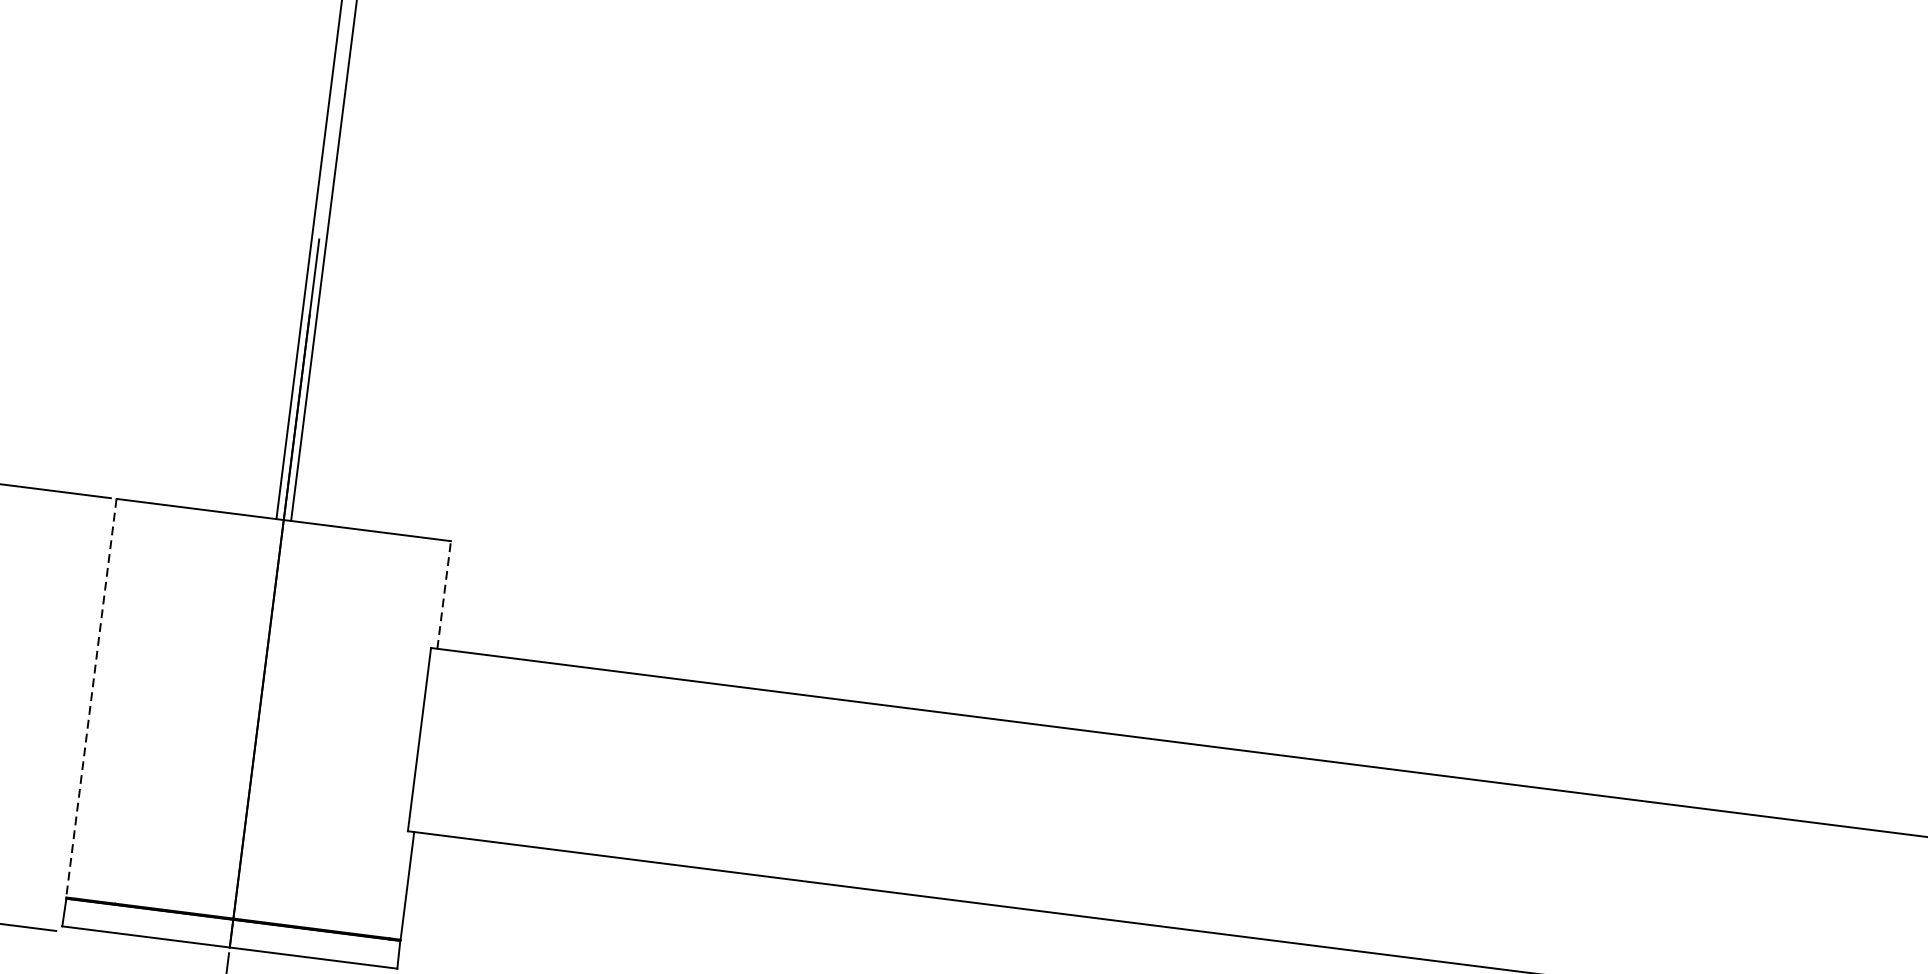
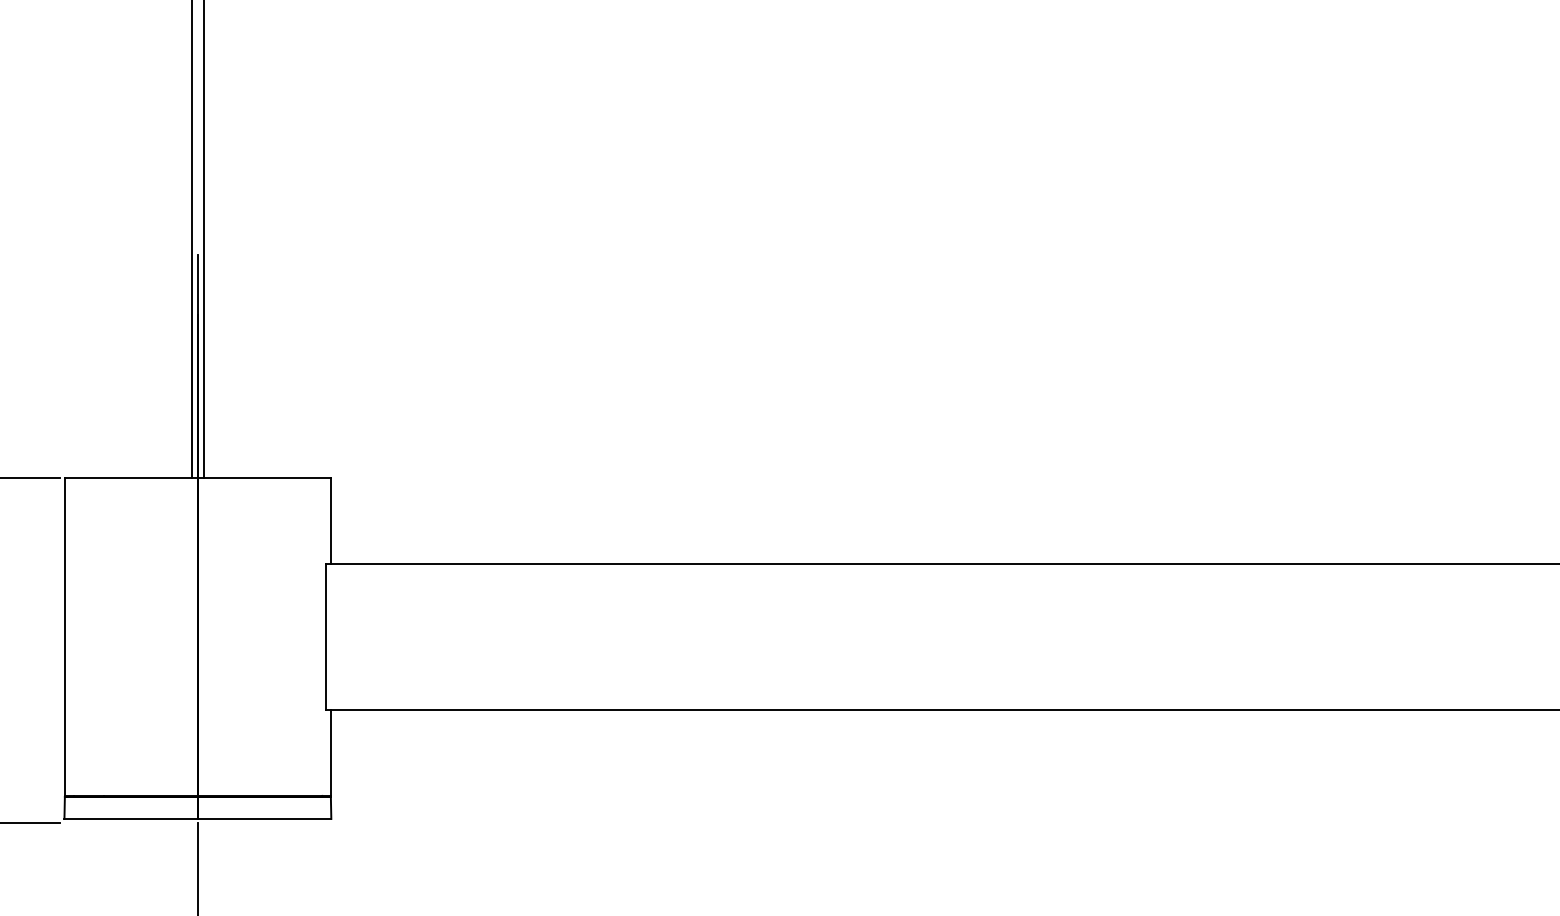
line: (444, 595) -> (331, 521), dashed -> solid
line: (91, 698) -> (64, 637), dashed -> solid

